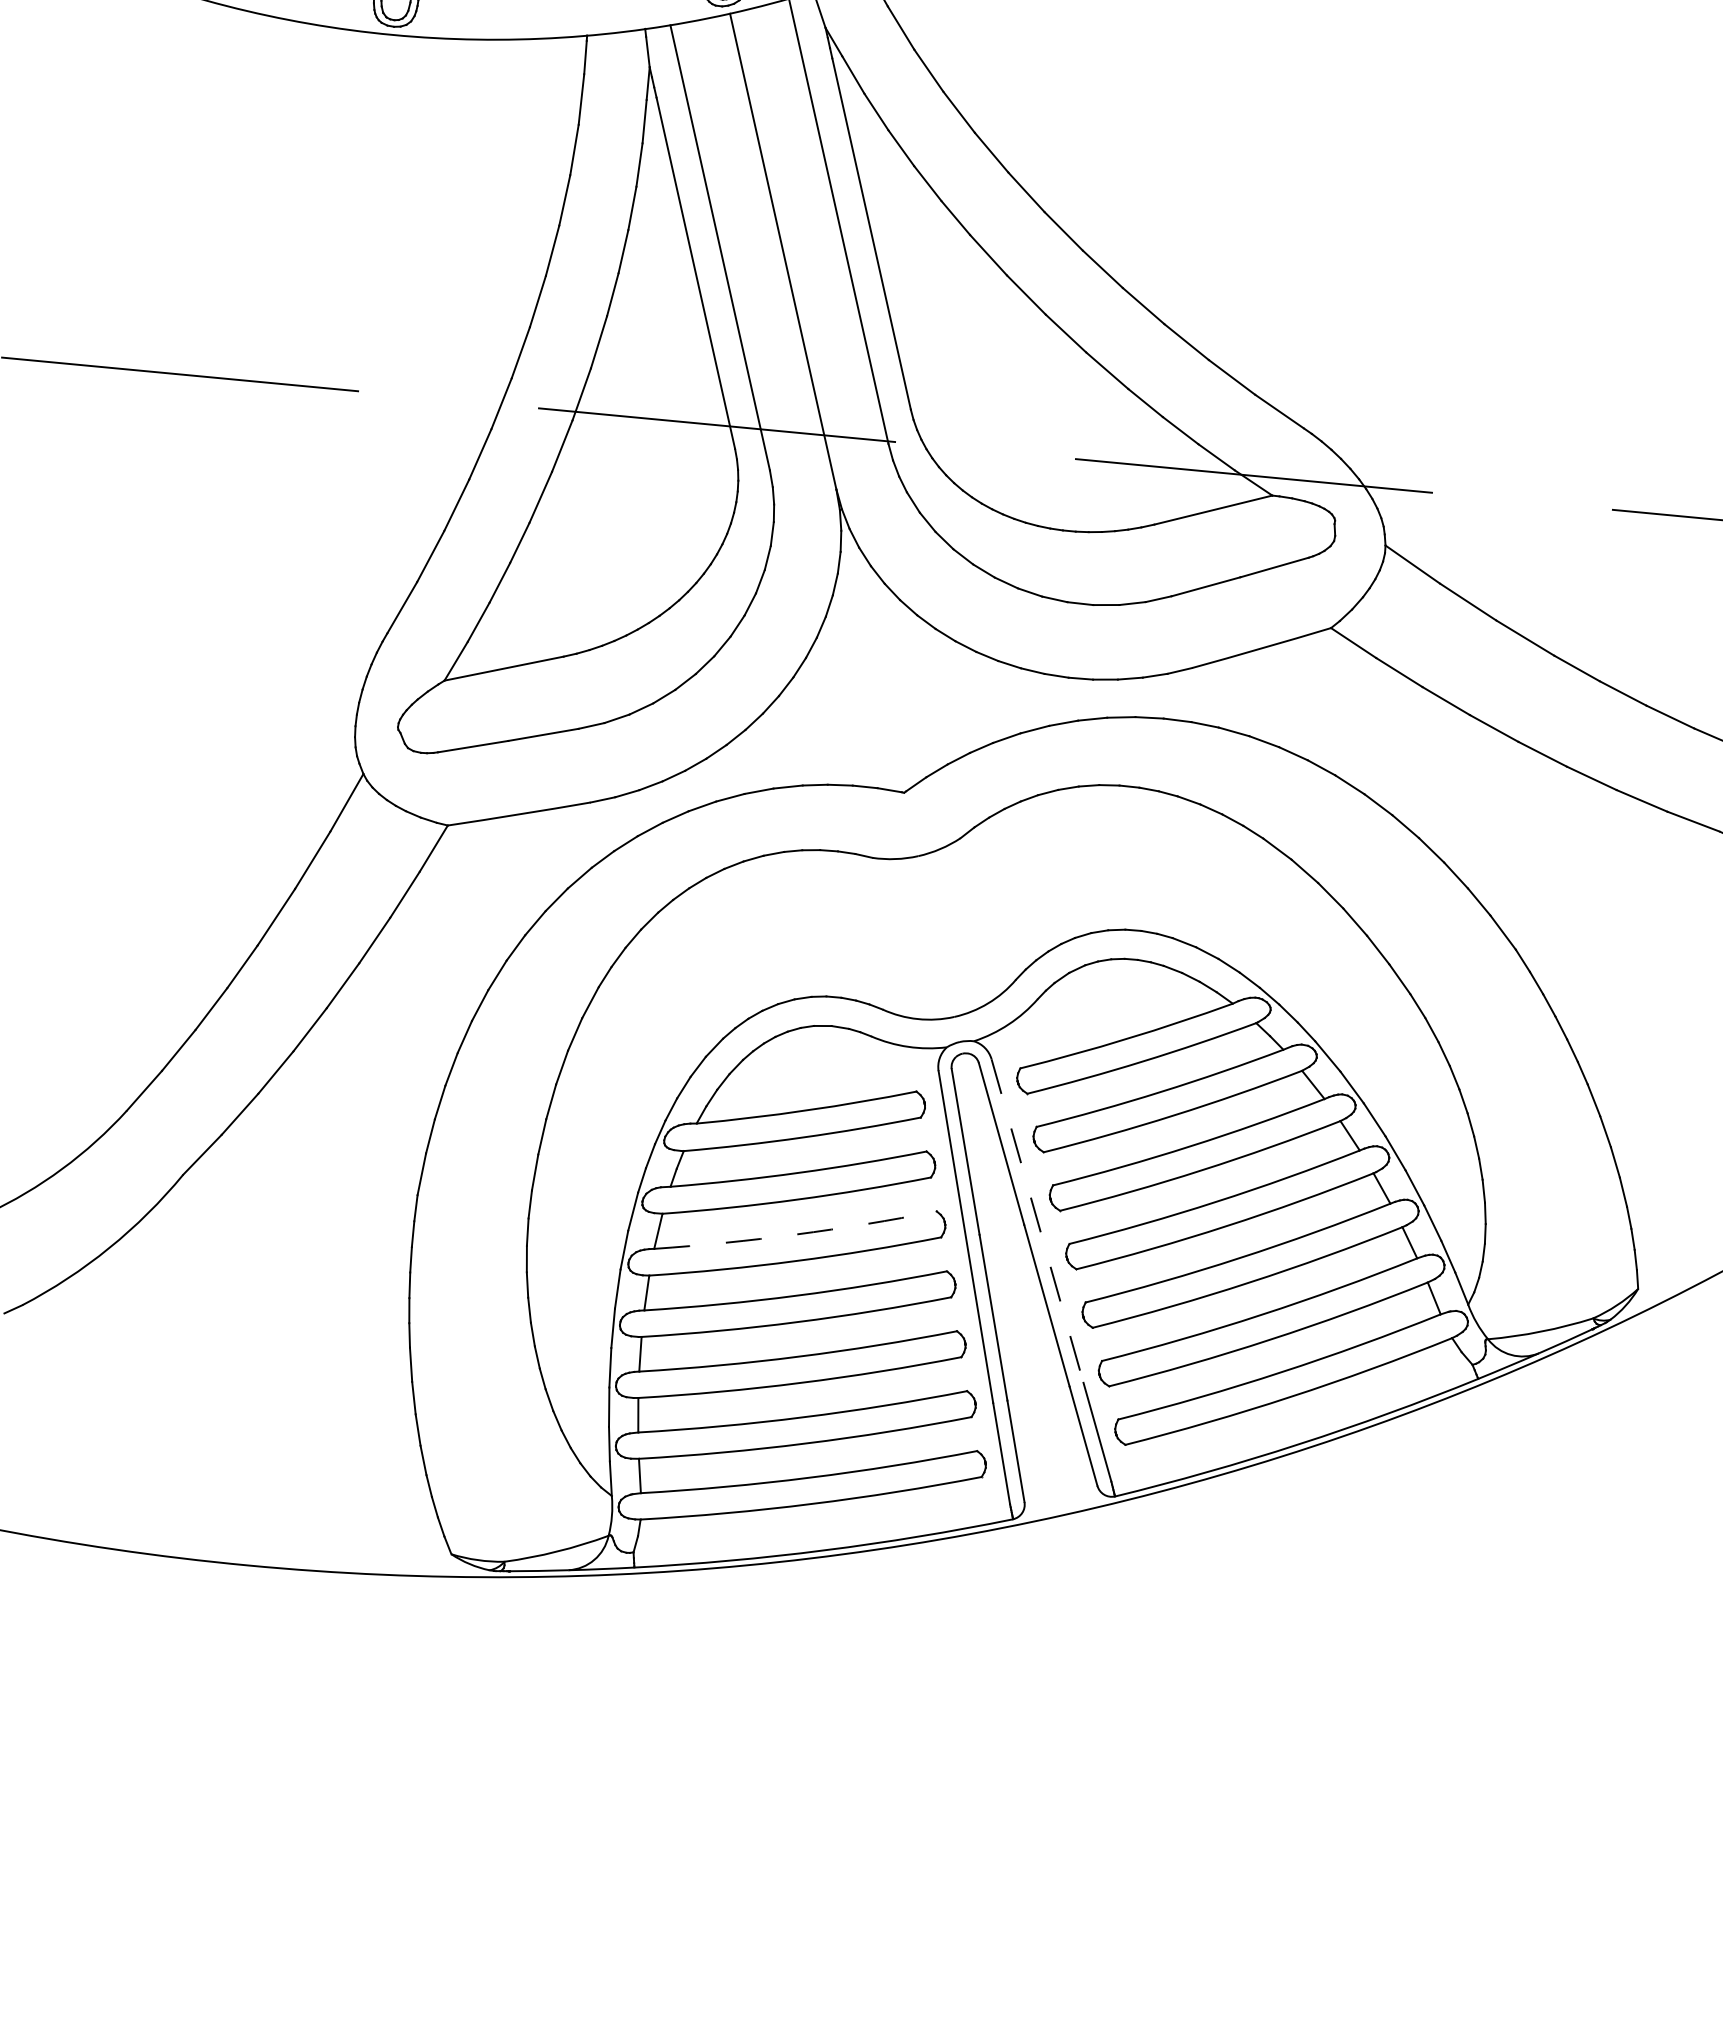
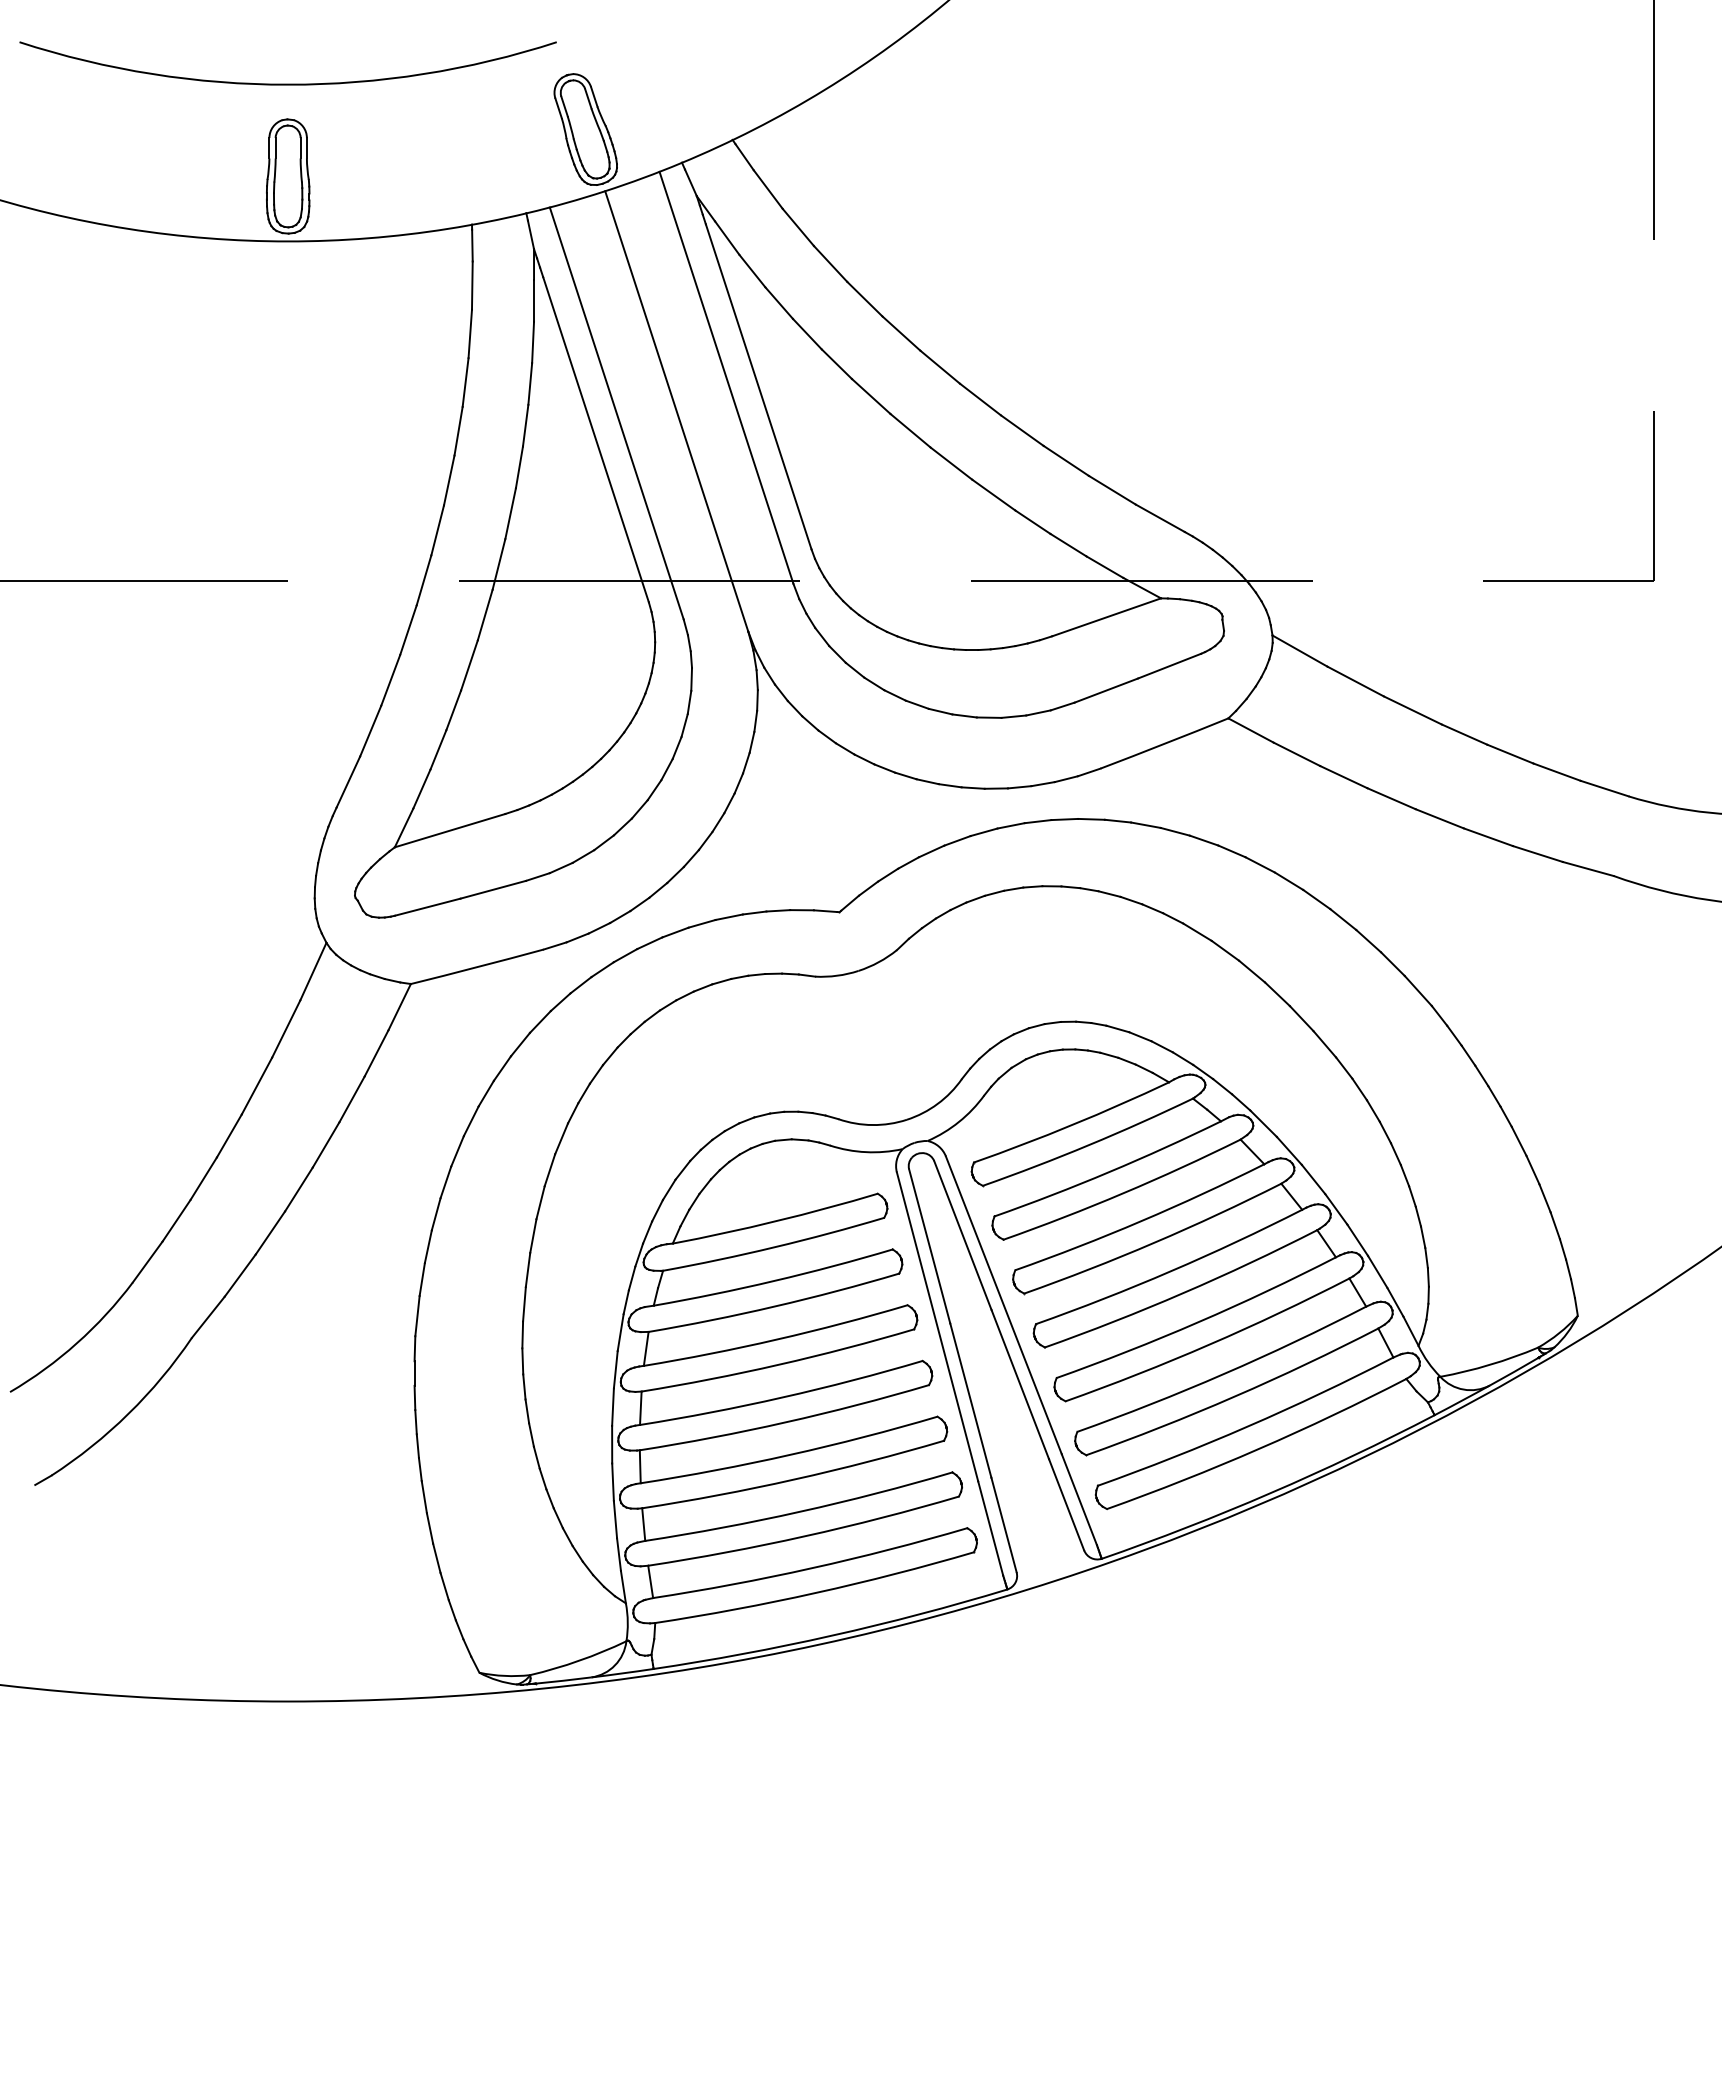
line: (1037, 1221) -> (1003, 1305), dashed -> solid
arc: (795, 1234) -> (776, 1339), dashed -> solid

